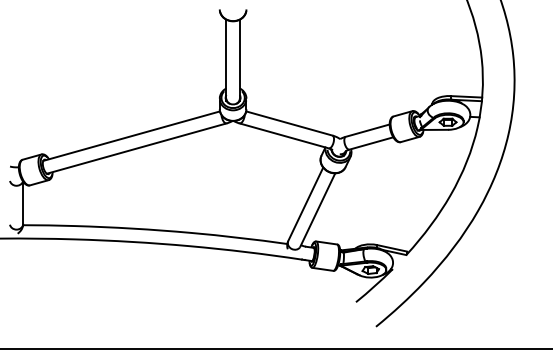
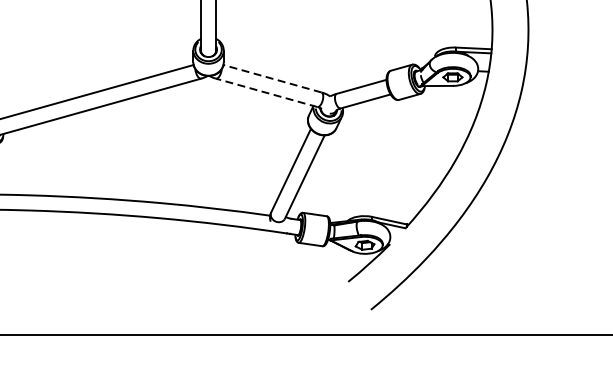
line: (289, 123) -> (272, 78), solid -> dashed
line: (283, 135) -> (265, 92), solid -> dashed

